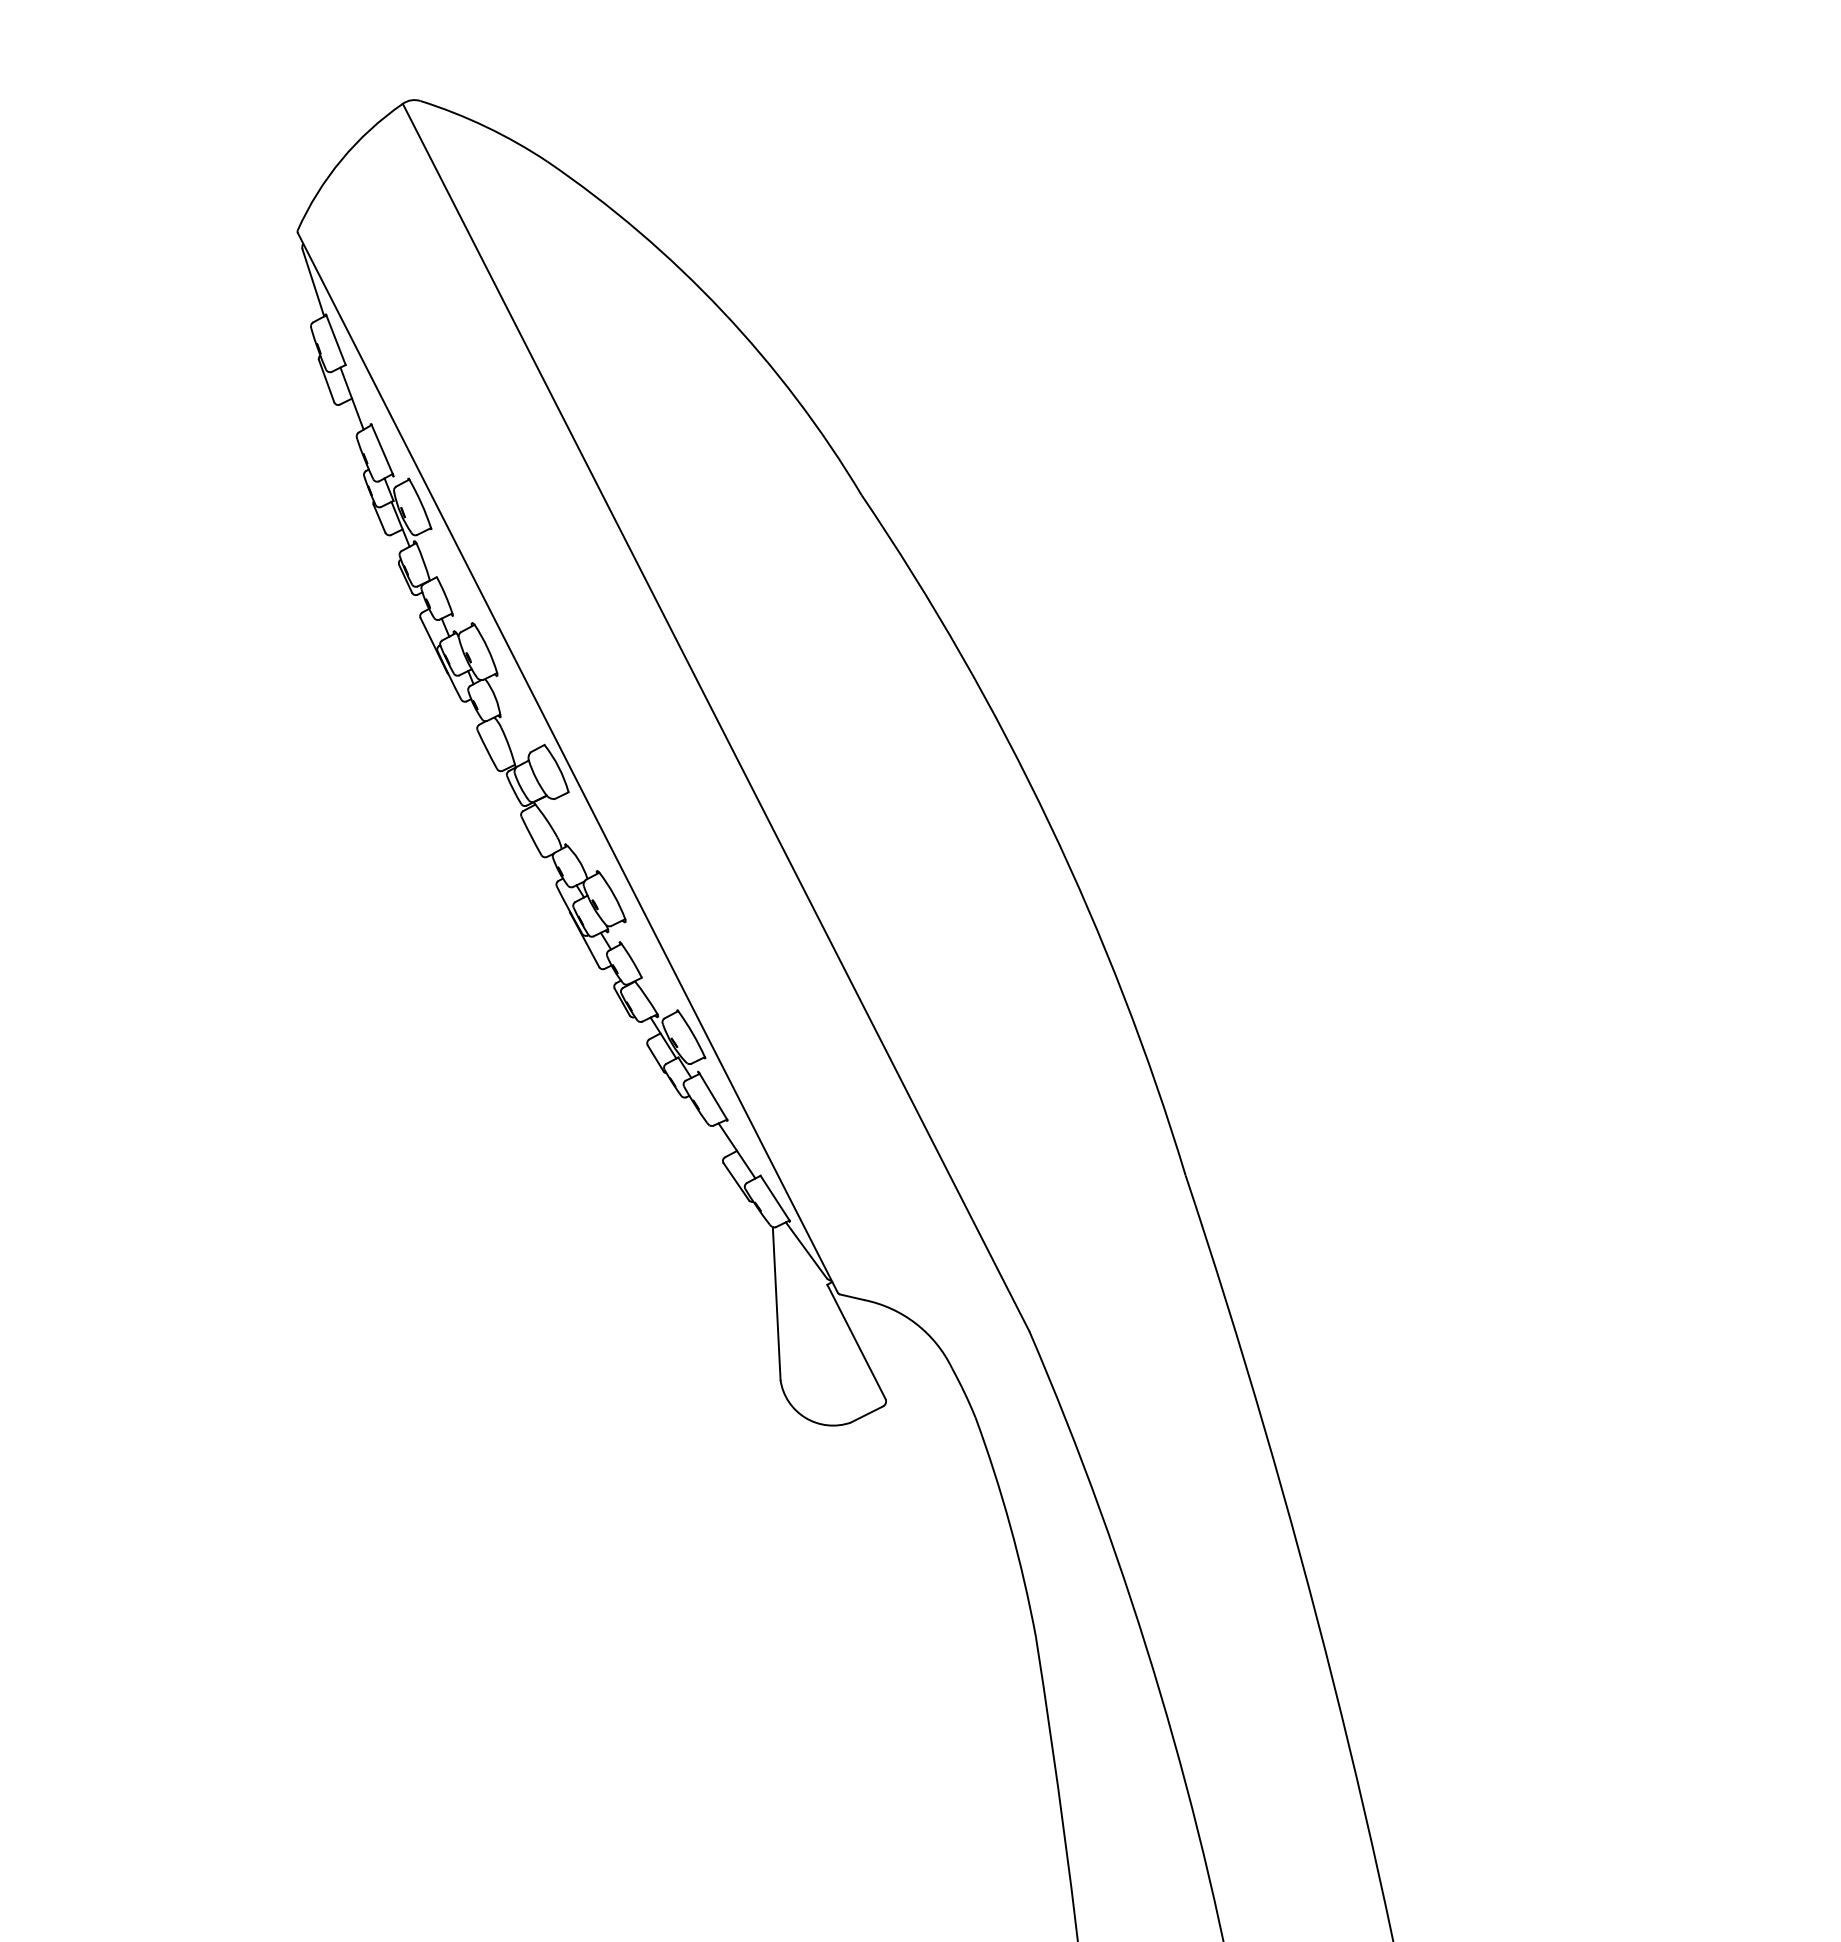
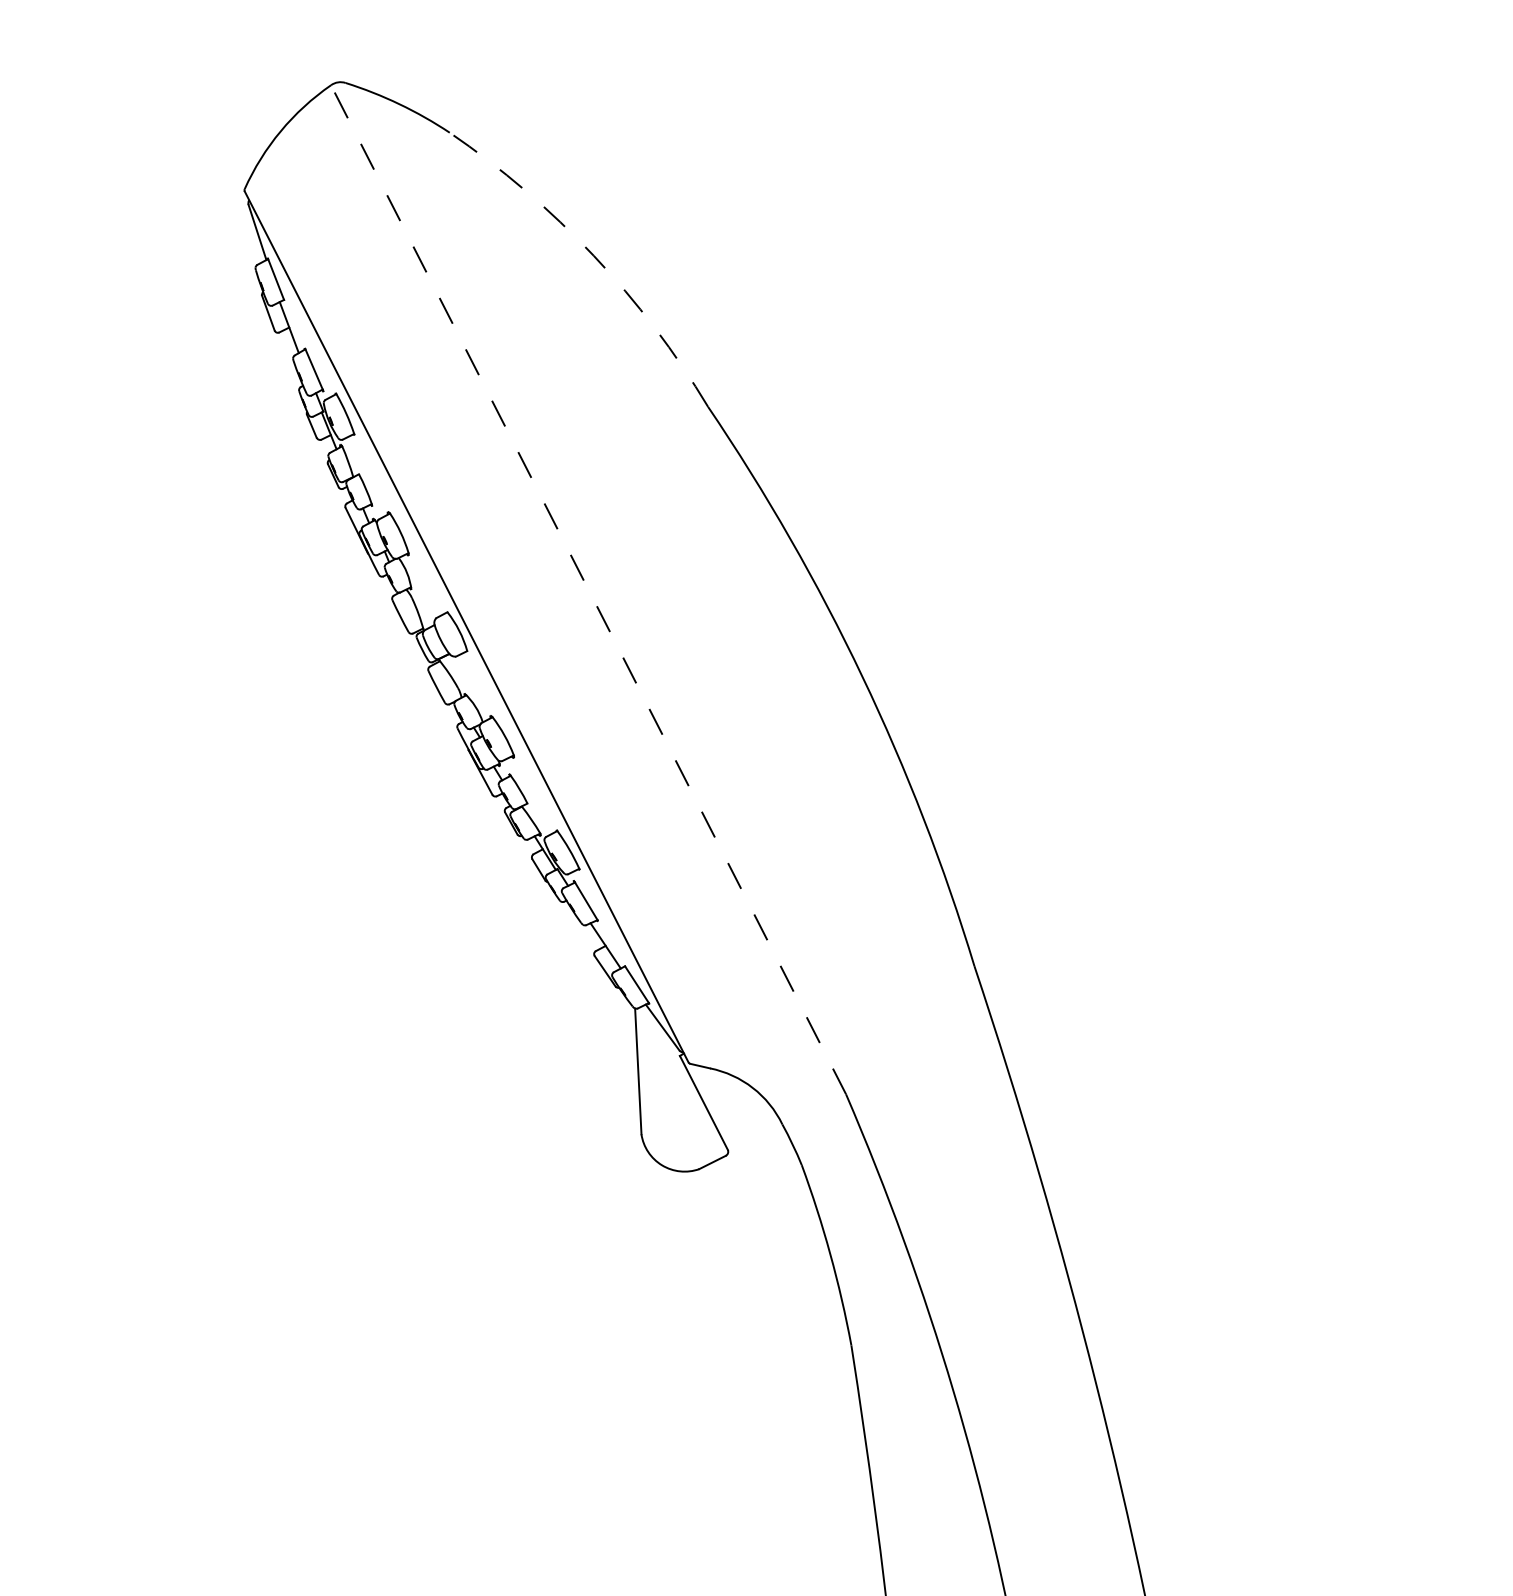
arc: (722, 311) -> (593, 255), solid -> dashed
line: (715, 717) -> (588, 589), solid -> dashed

